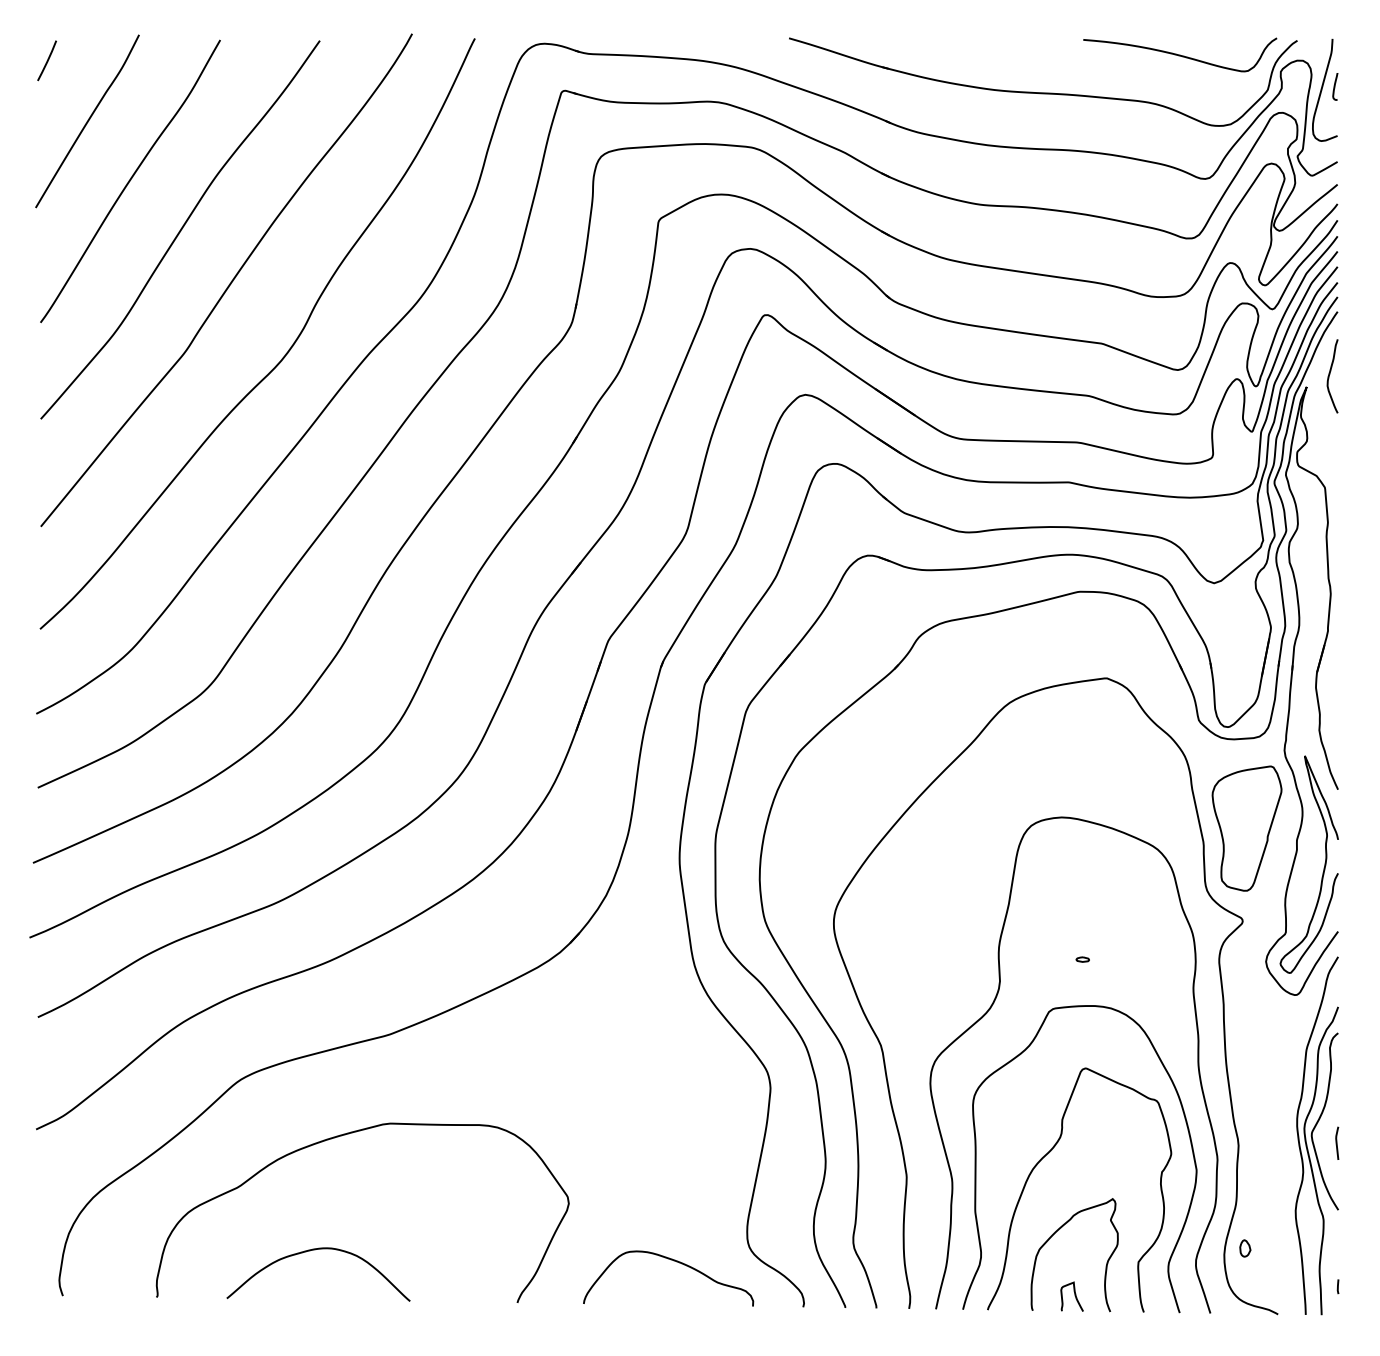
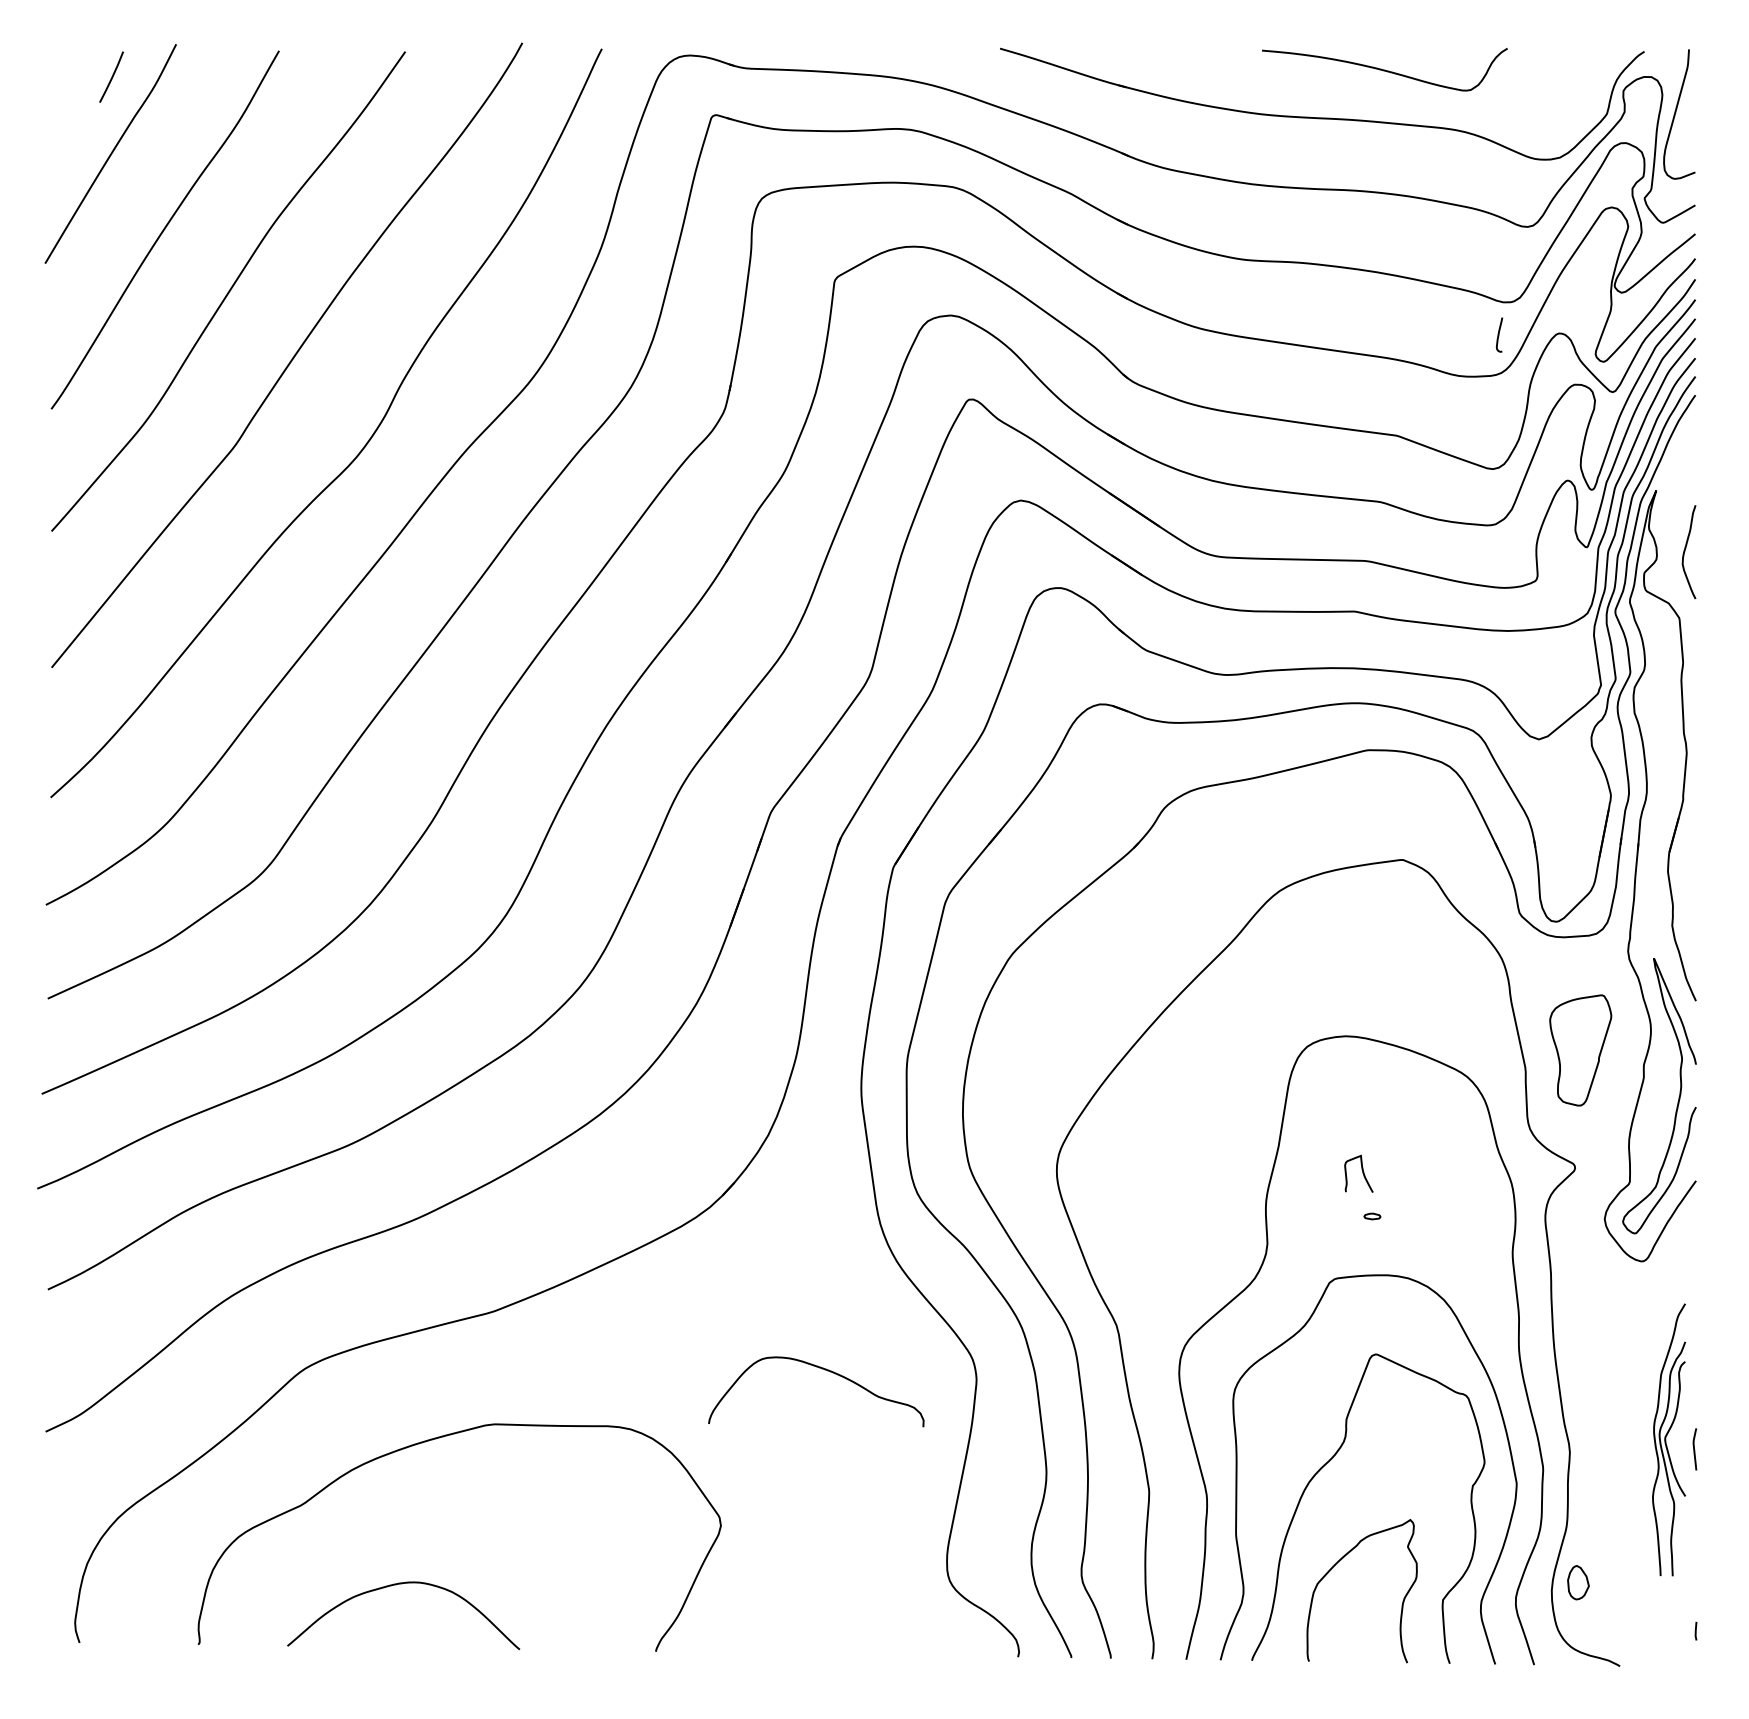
curve: (1179, 54) -> (1384, 69), moved
line: (47, 60) -> (111, 76), moved
curve: (1335, 86) -> (1499, 334), moved
curve: (1329, 375) -> (1685, 551), moved
part: (1246, 828) -> (1580, 1050), size x0.7
part: (1316, 1135) -> (1668, 1439), size x0.6
part: (1245, 1248) -> (1578, 1582), size x1.6
curve: (673, 1260) -> (822, 1369), moved
curve: (1074, 1296) -> (1362, 1173), moved

